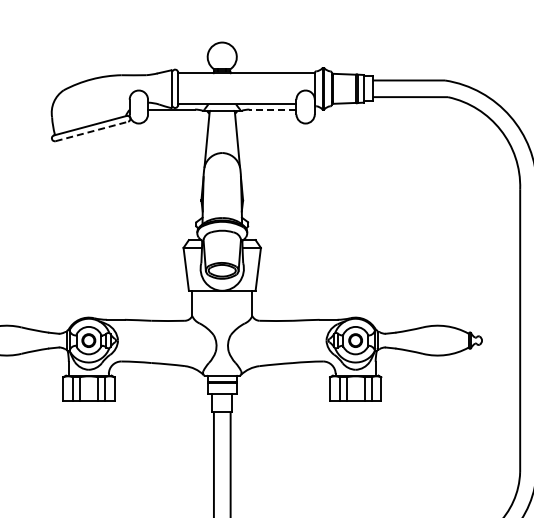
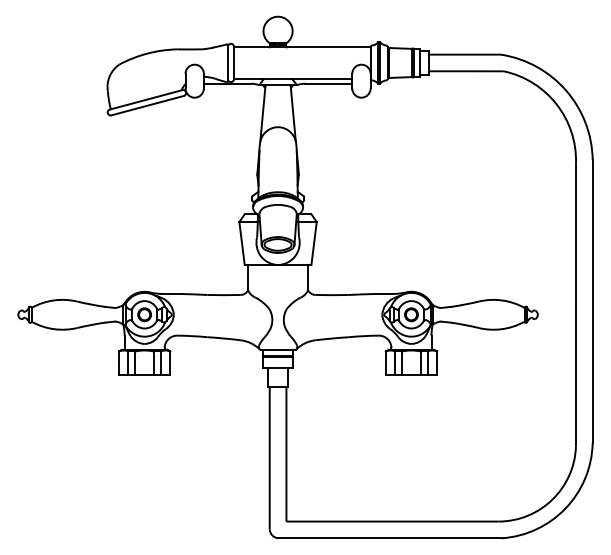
line: (272, 109) -> (328, 83), dashed -> solid
line: (91, 131) -> (147, 105), dashed -> solid

